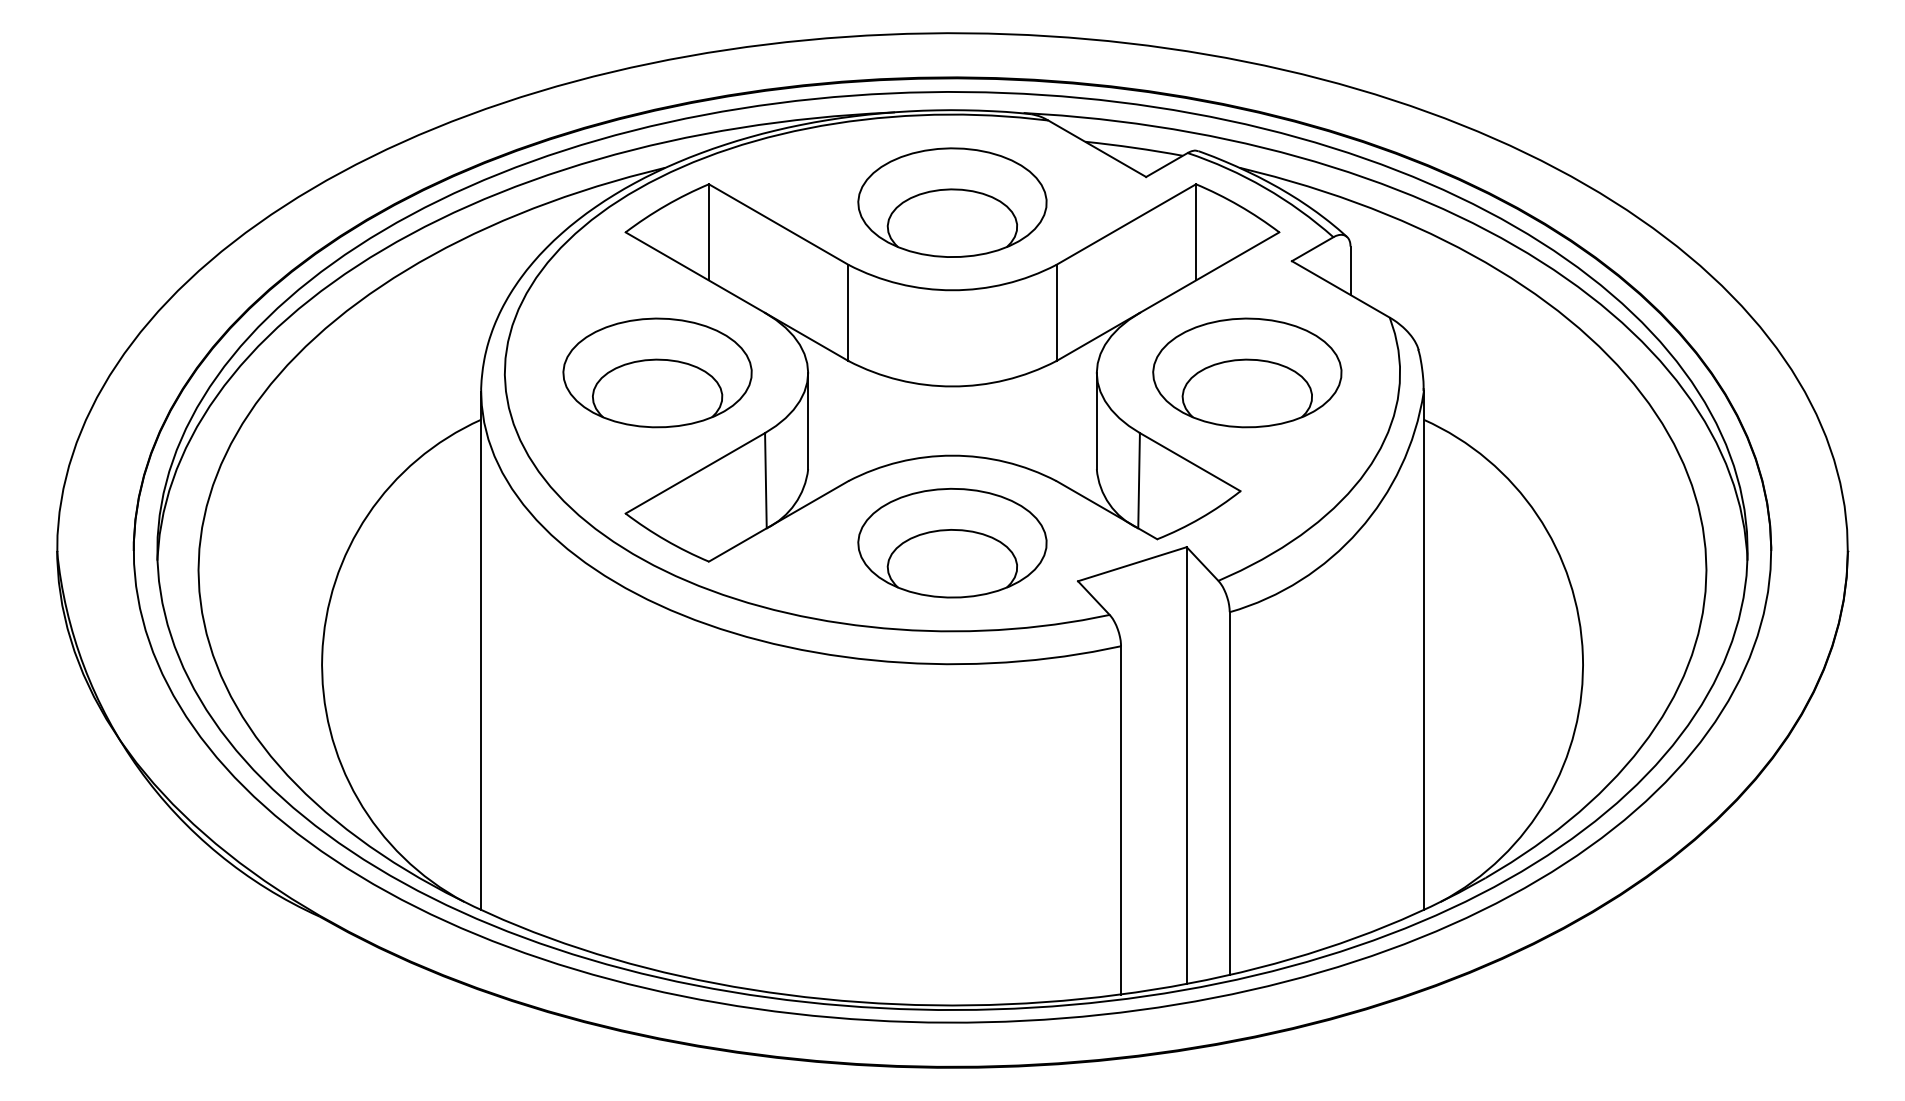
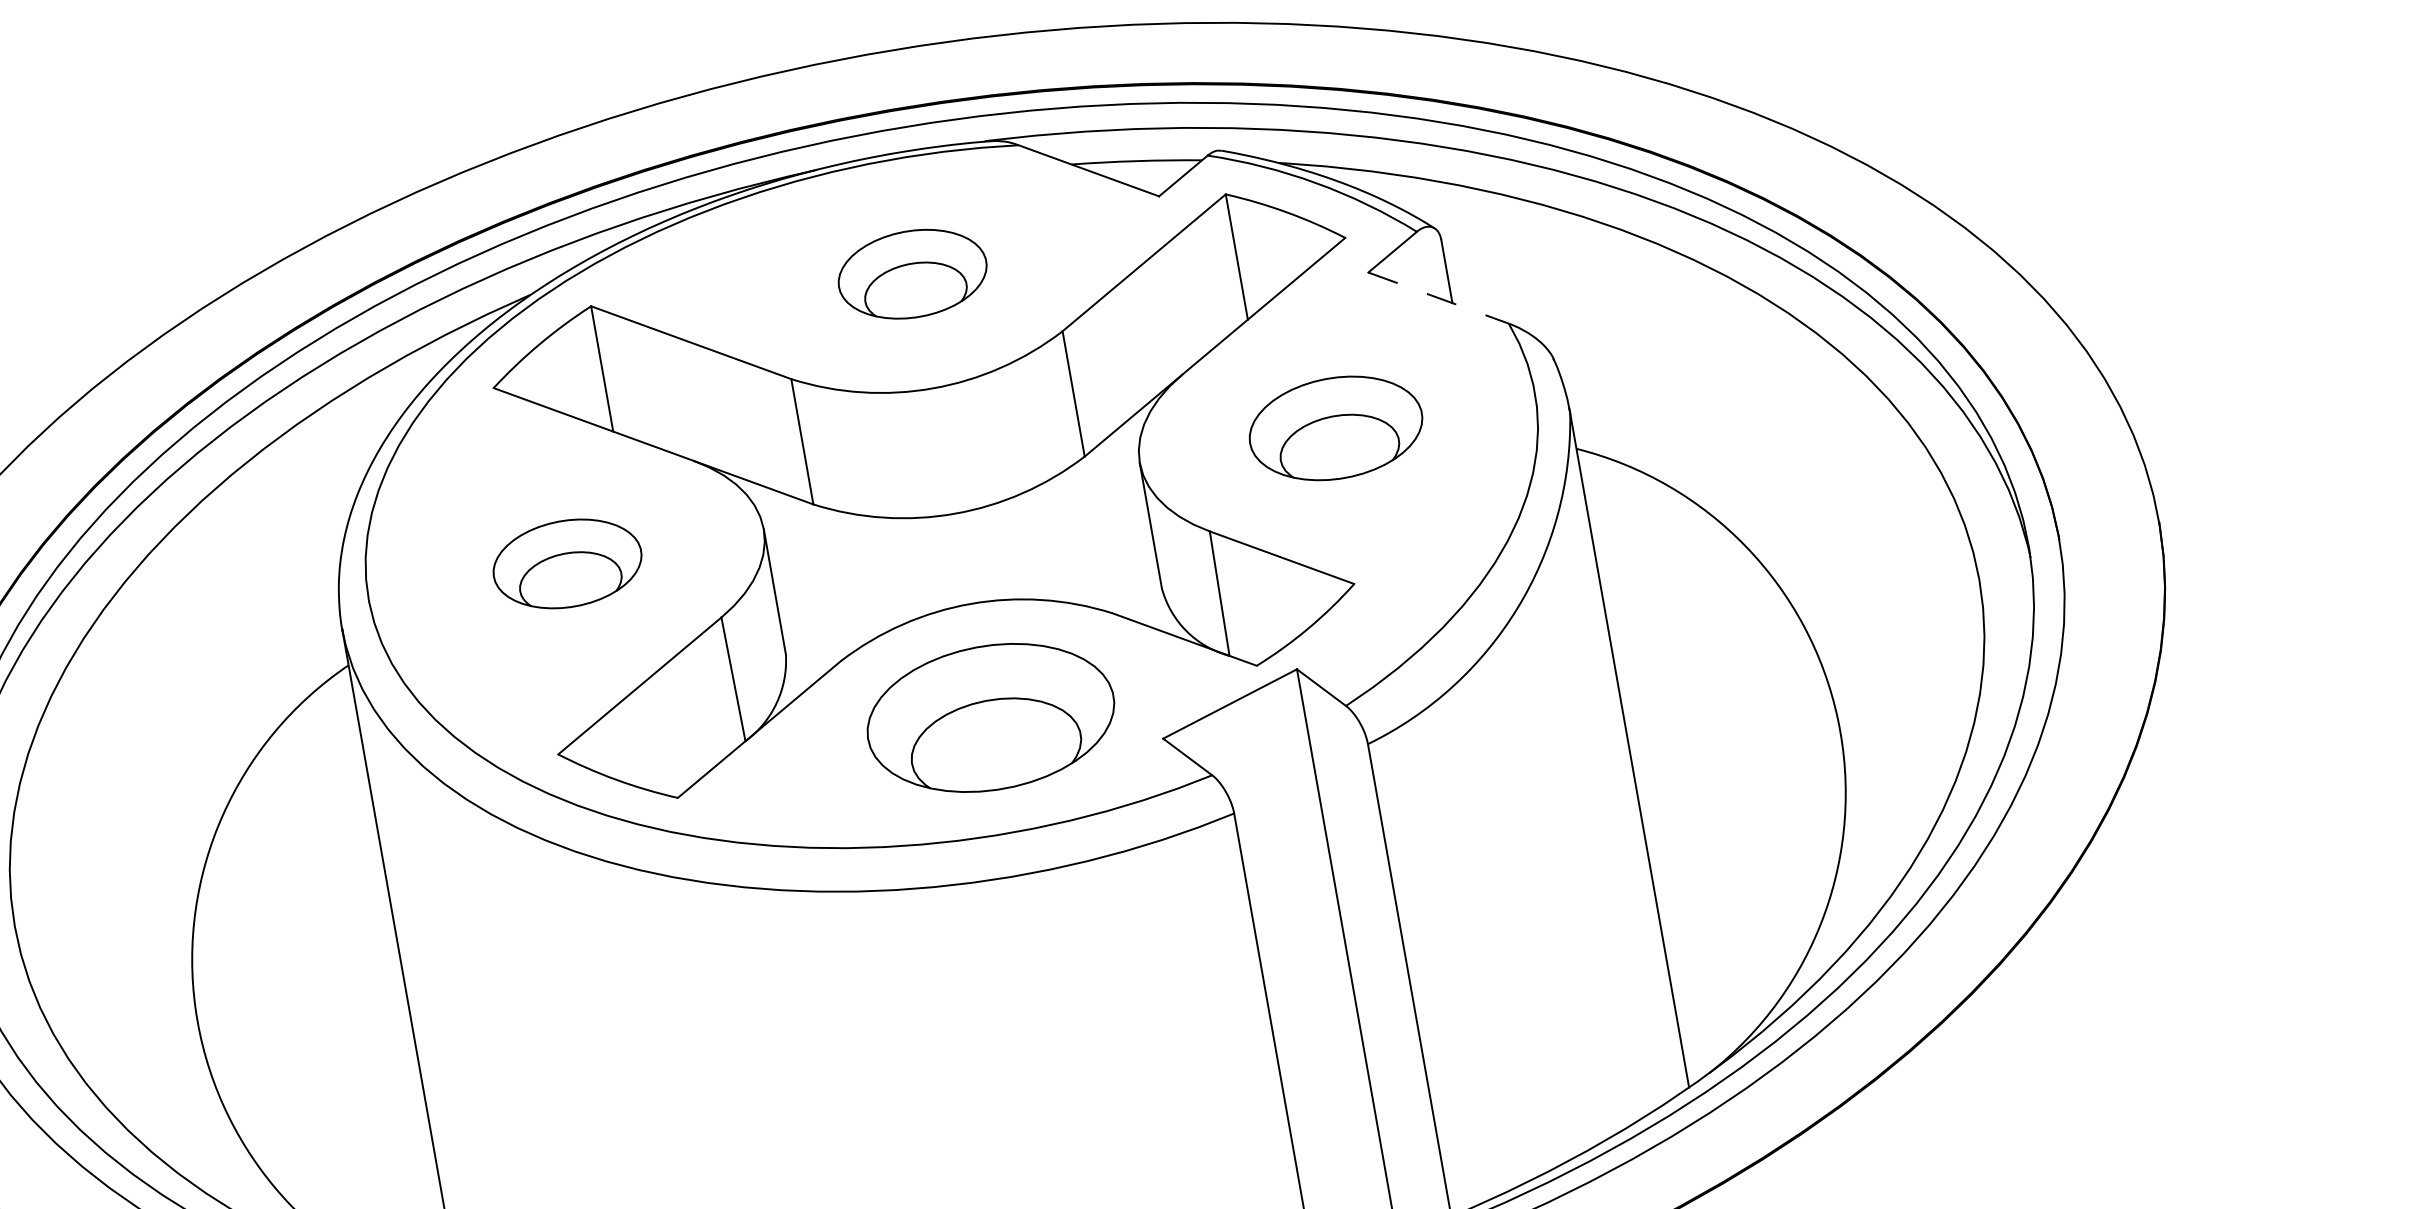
part: (952, 202) -> (912, 274), size x0.6
line: (1341, 289) -> (1439, 298), solid -> dashed
part: (657, 372) -> (567, 563), size x0.6
part: (1247, 372) -> (1336, 427), size x0.7

